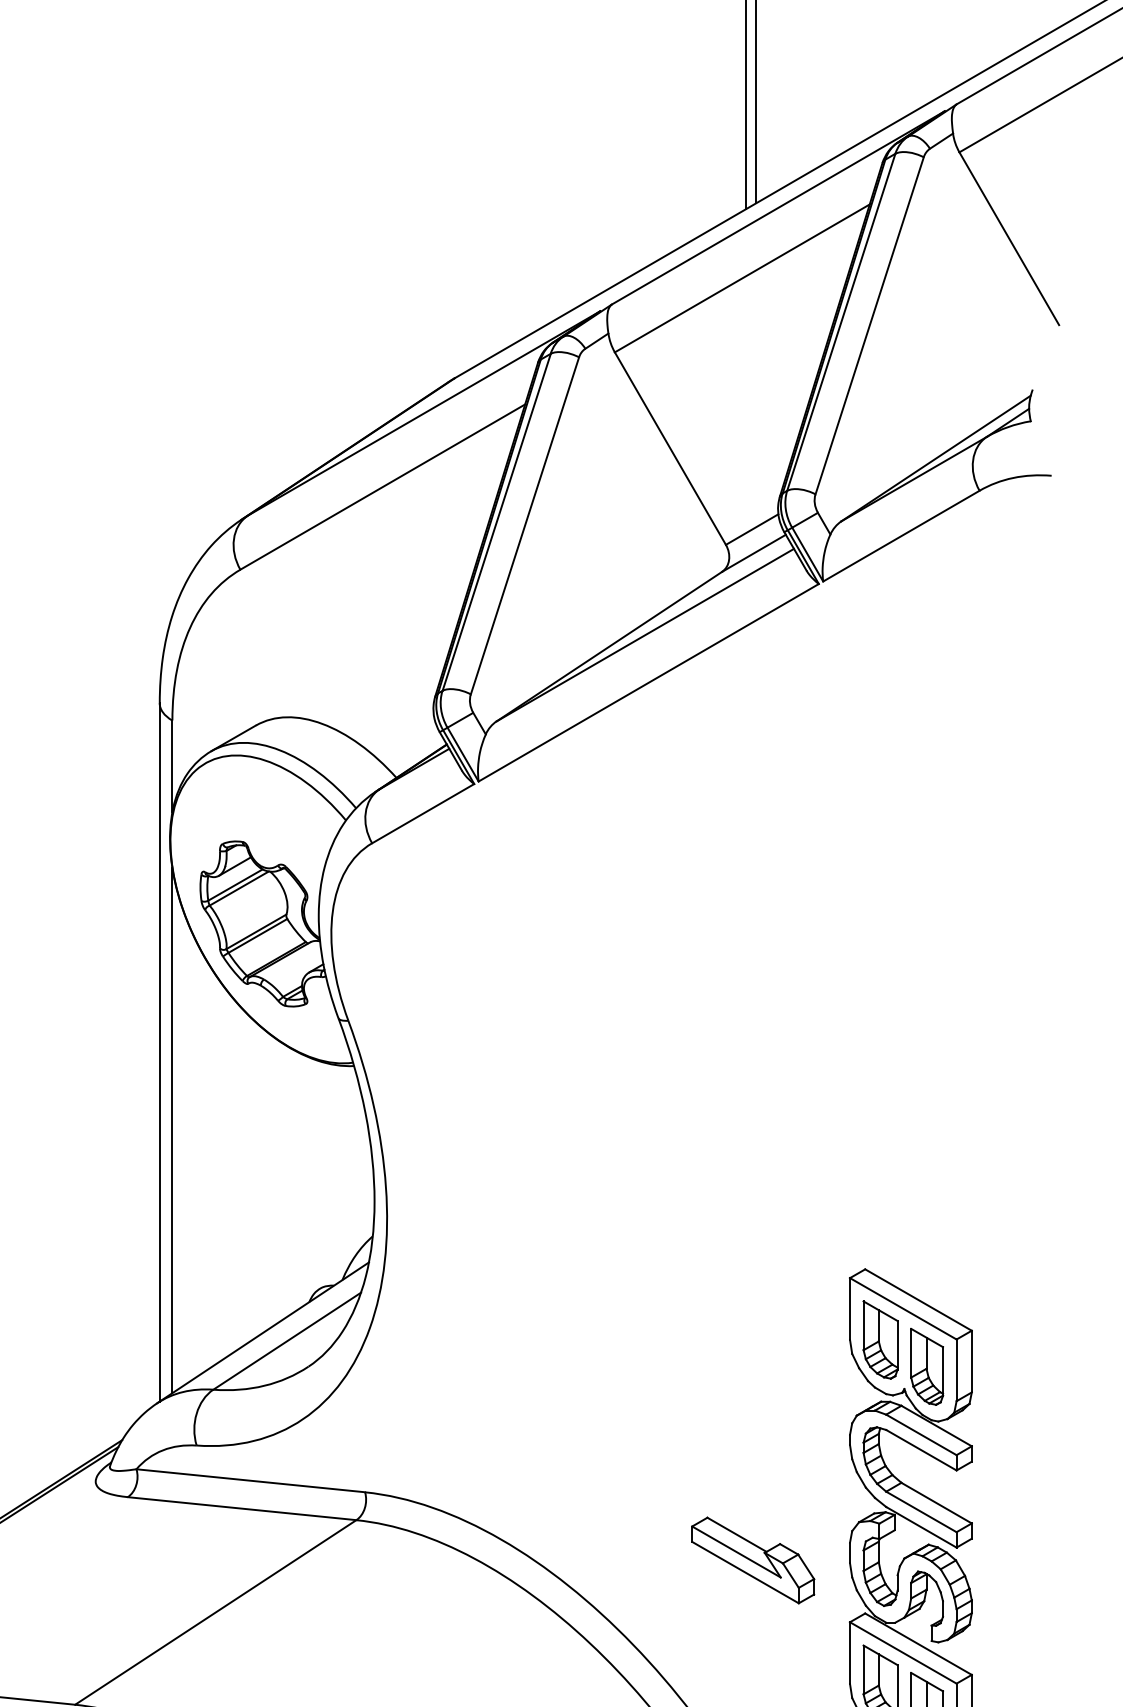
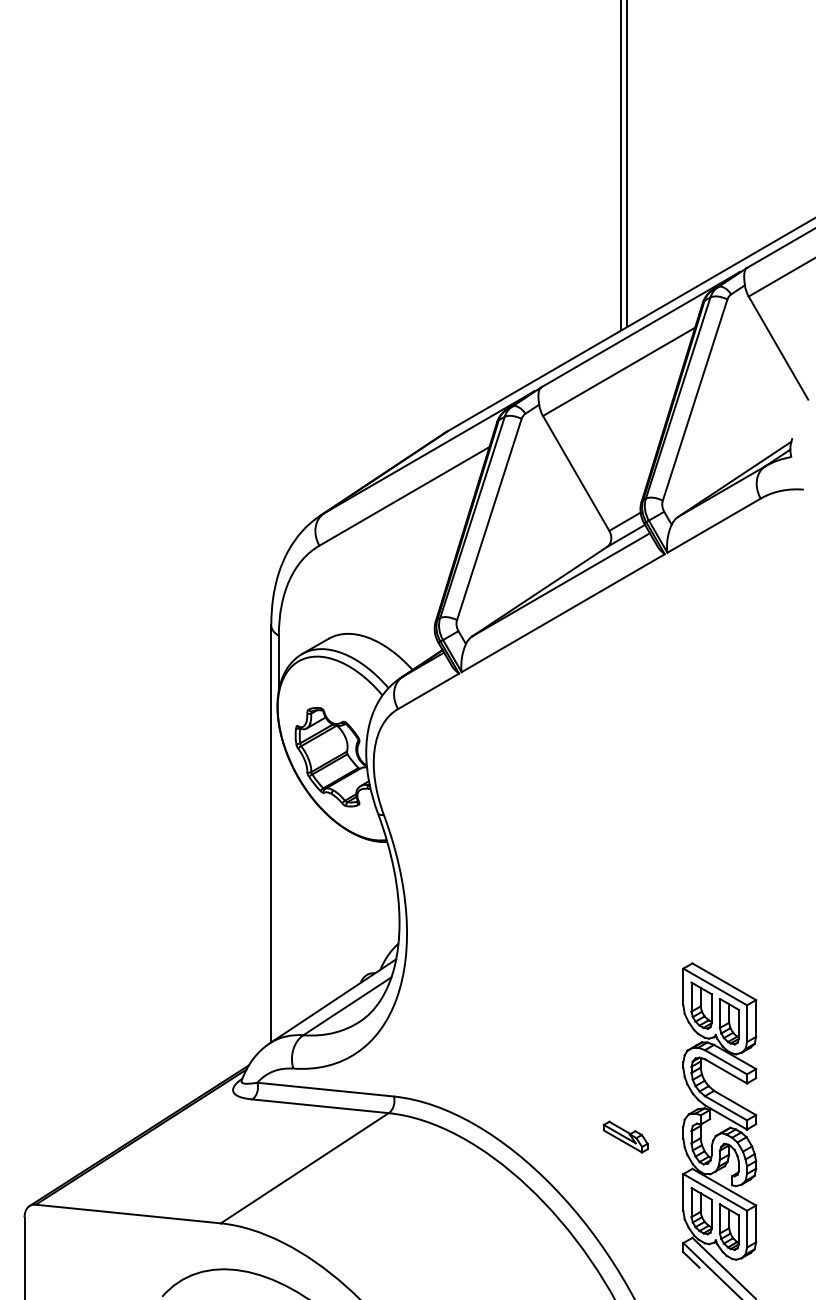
line: (171, 1130) -> (278, 880), removed
part: (753, 1559) -> (625, 1136), size x0.6

